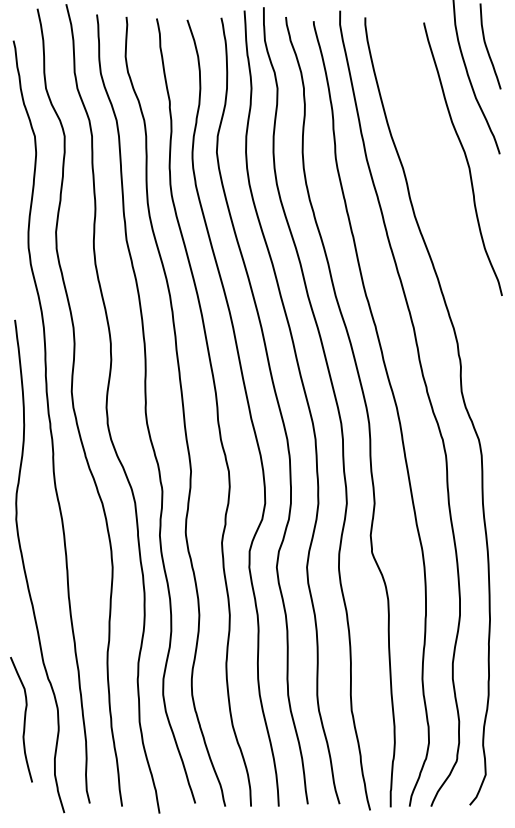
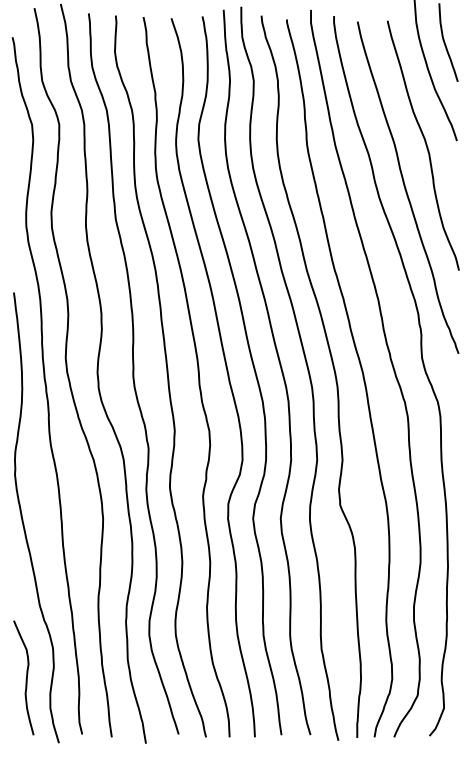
curve: (444, 206) -> (406, 188), added
curve: (23, 721) -> (25, 679), moved

